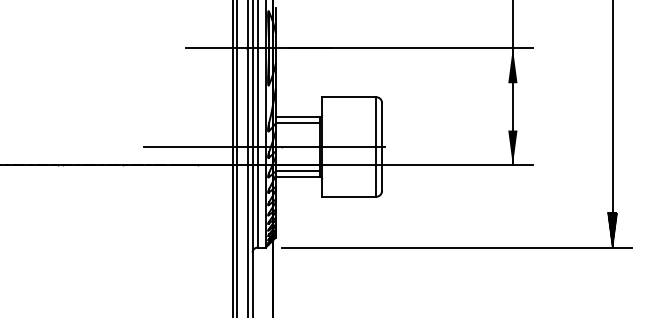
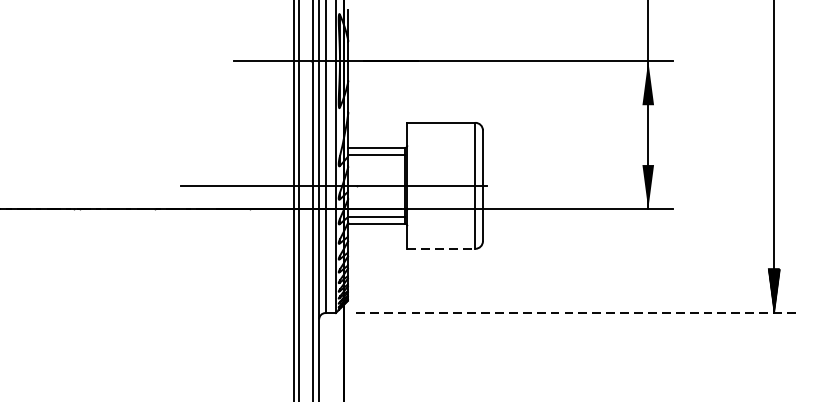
line: (349, 196) -> (441, 248), solid -> dashed
line: (457, 247) -> (578, 312), solid -> dashed

